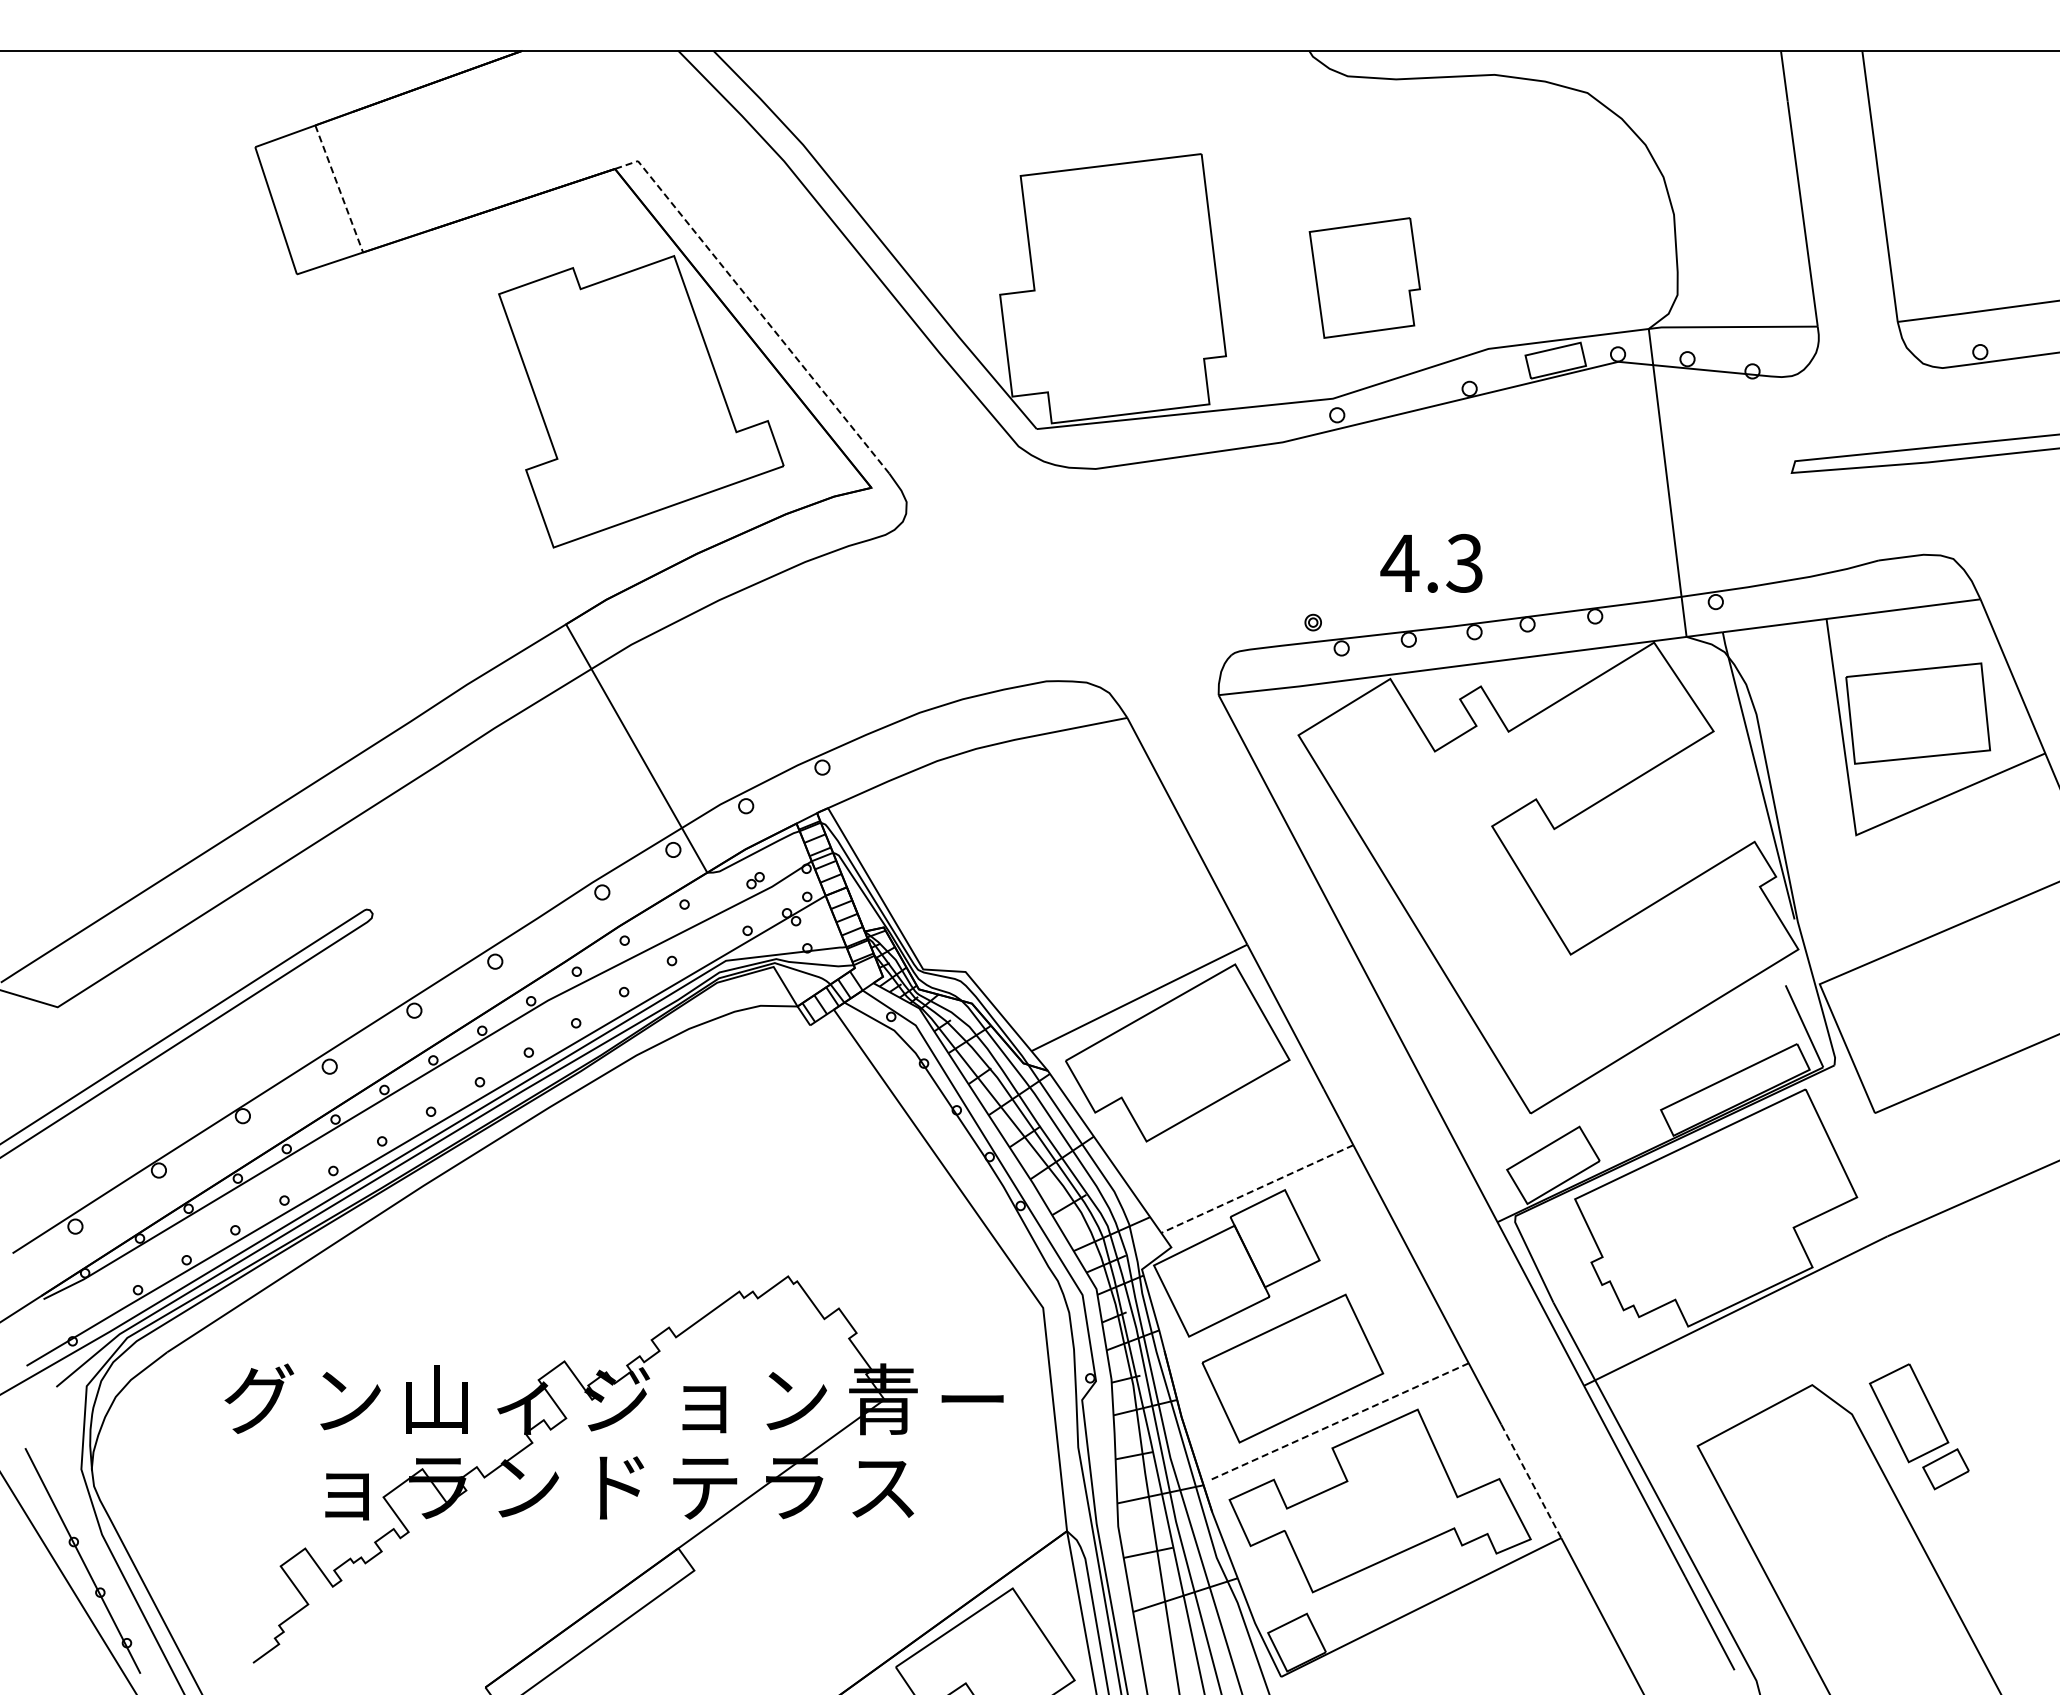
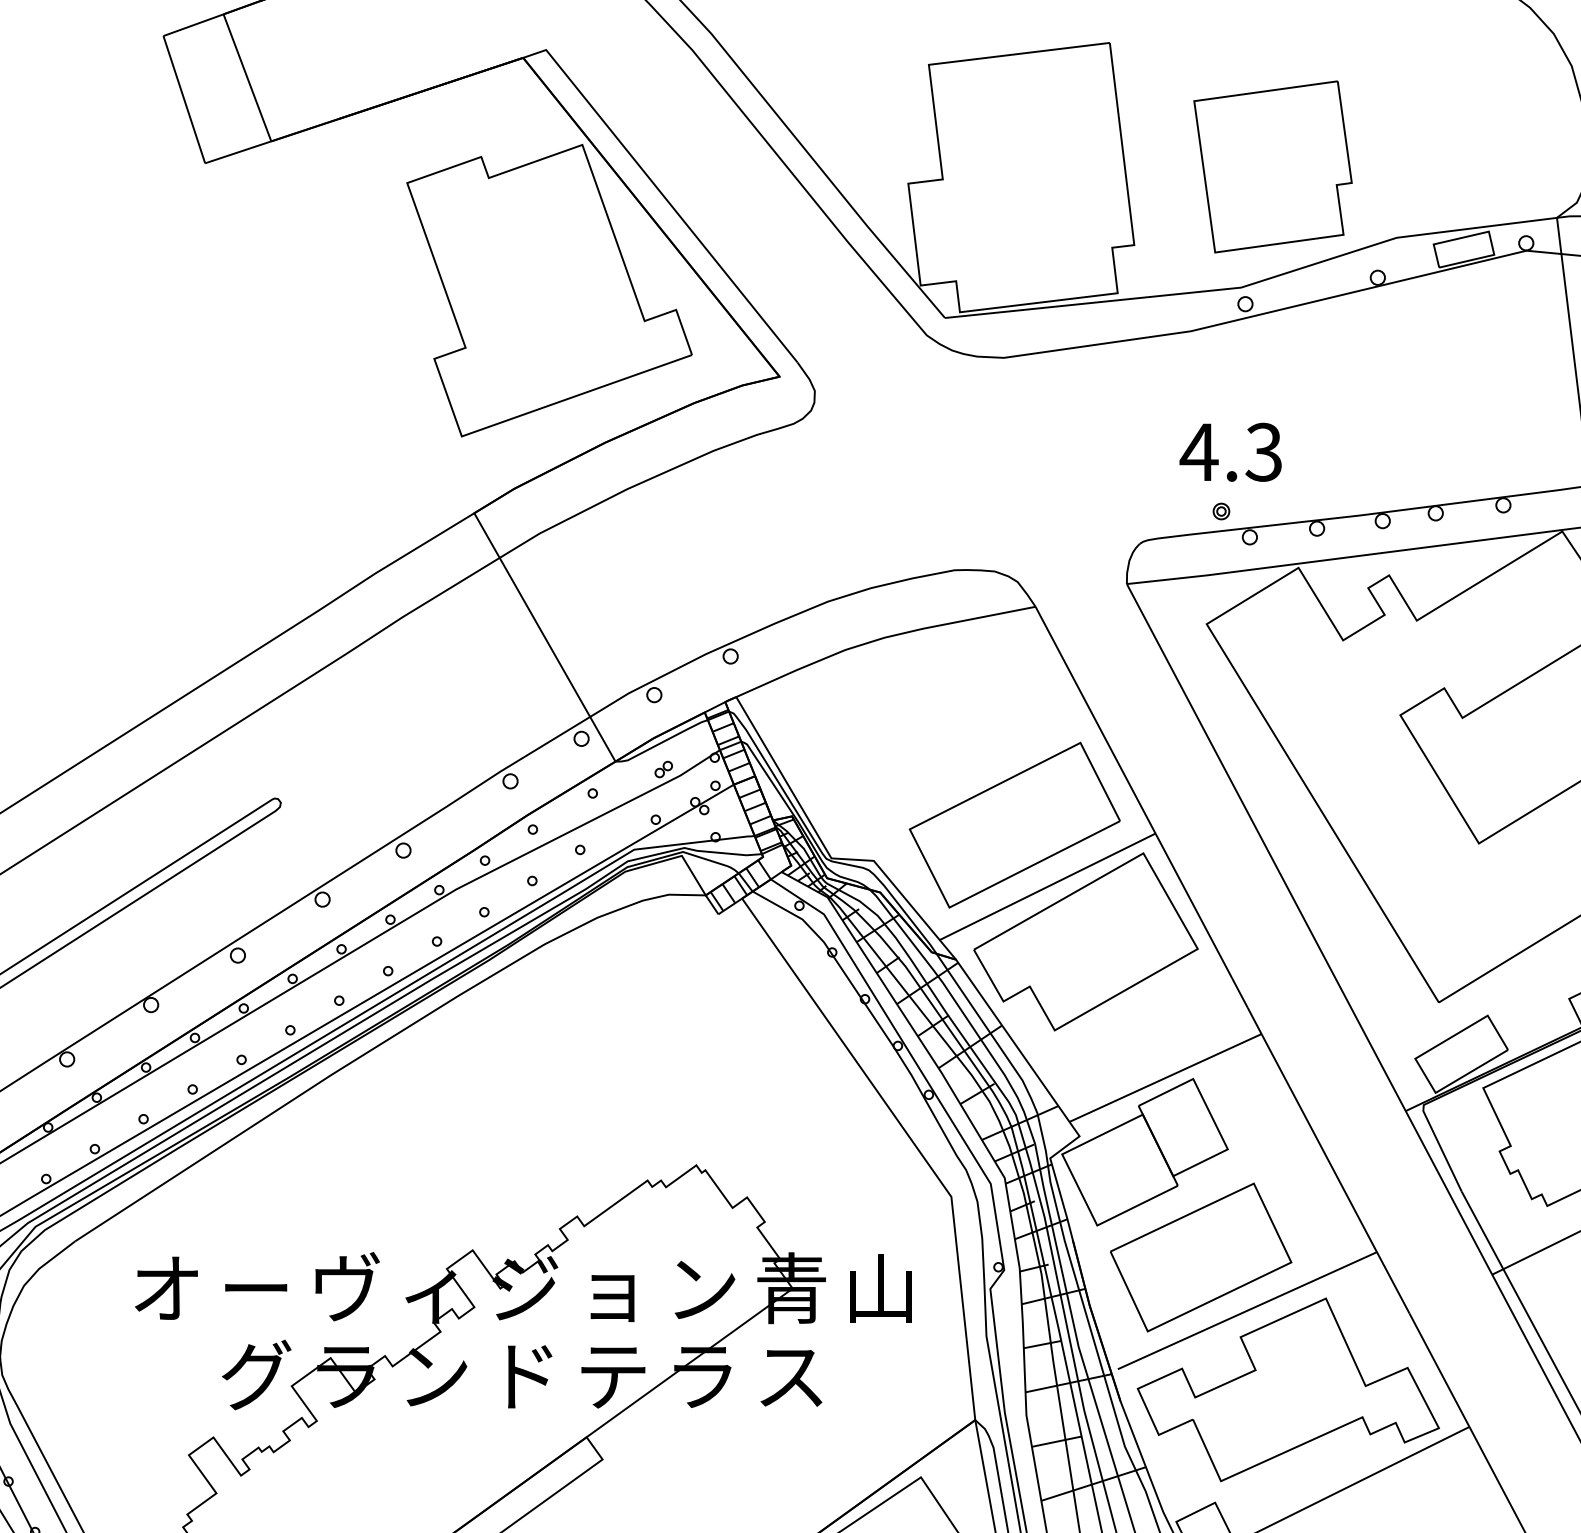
line: (339, 188) -> (247, 77), dashed -> solid
part: (1364, 277) -> (1272, 166), size x1.43
line: (755, 306) -> (663, 195), dashed -> solid
text: (1431, 563) -> (1230, 452), moved
part: (1106, 935) -> (1014, 824), added
line: (1257, 1189) -> (1165, 1078), dashed -> solid
text: (259, 1398) -> (167, 1287), グ -> オ
text: (438, 1398) -> (346, 1287), 山 -> ヴ
text: (972, 1399) -> (880, 1288), ー -> 山
text: (348, 1401) -> (256, 1290), ン -> ー
line: (1339, 1421) -> (1247, 1310), dashed -> solid
line: (1531, 1481) -> (1439, 1370), dashed -> solid
text: (348, 1485) -> (256, 1374), ョ -> グ

